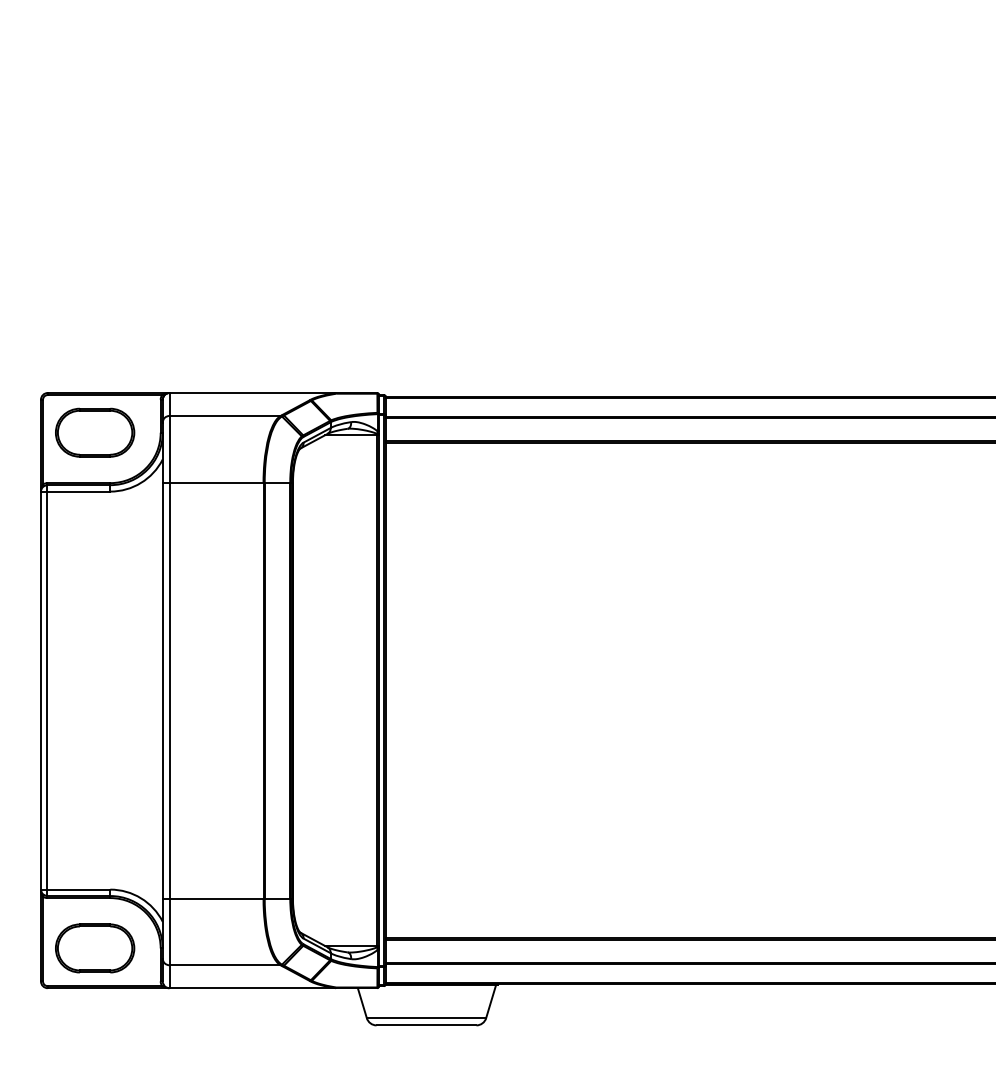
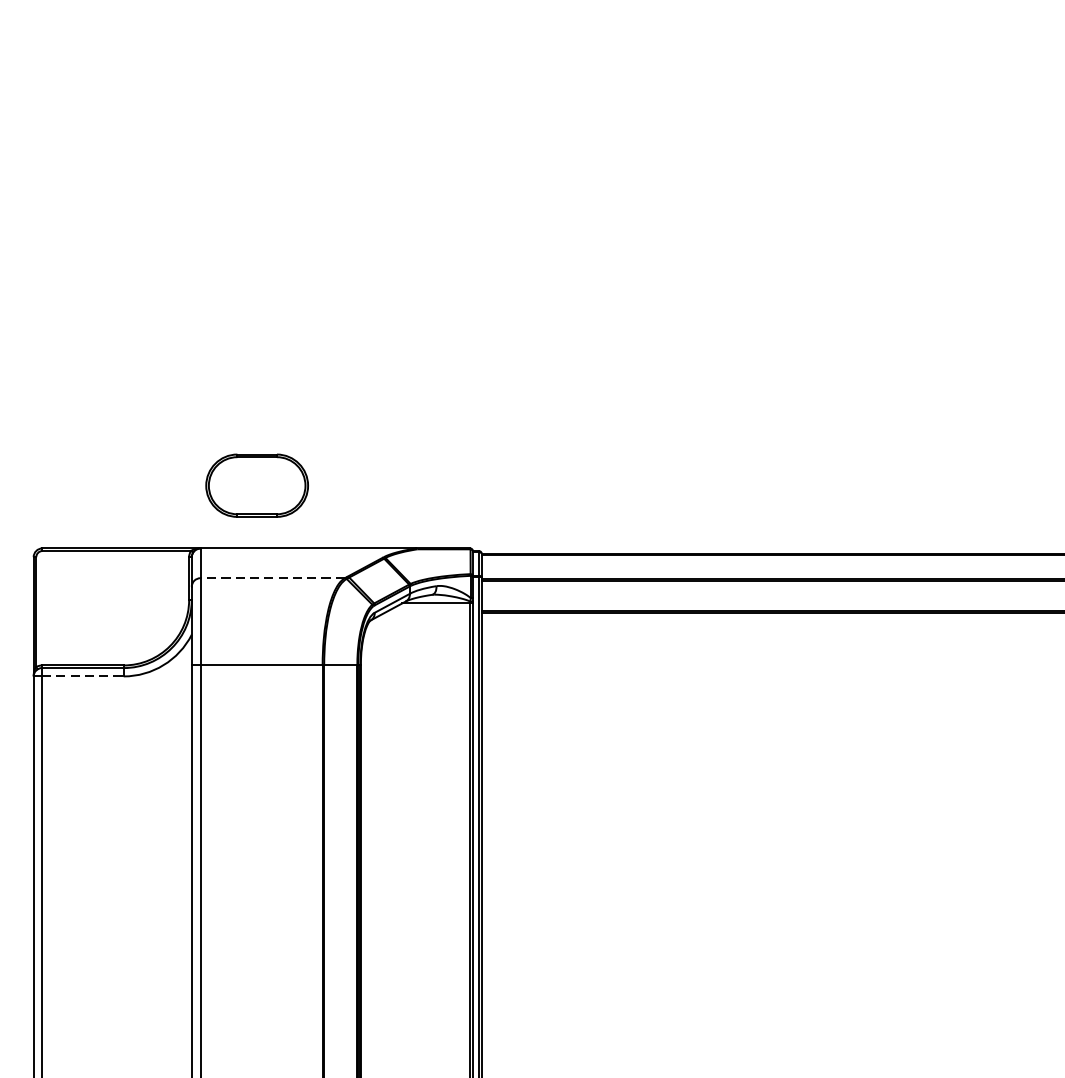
line: (225, 415) -> (273, 577), solid -> dashed
part: (95, 432) -> (257, 485), moved
line: (79, 491) -> (83, 676), solid -> dashed

